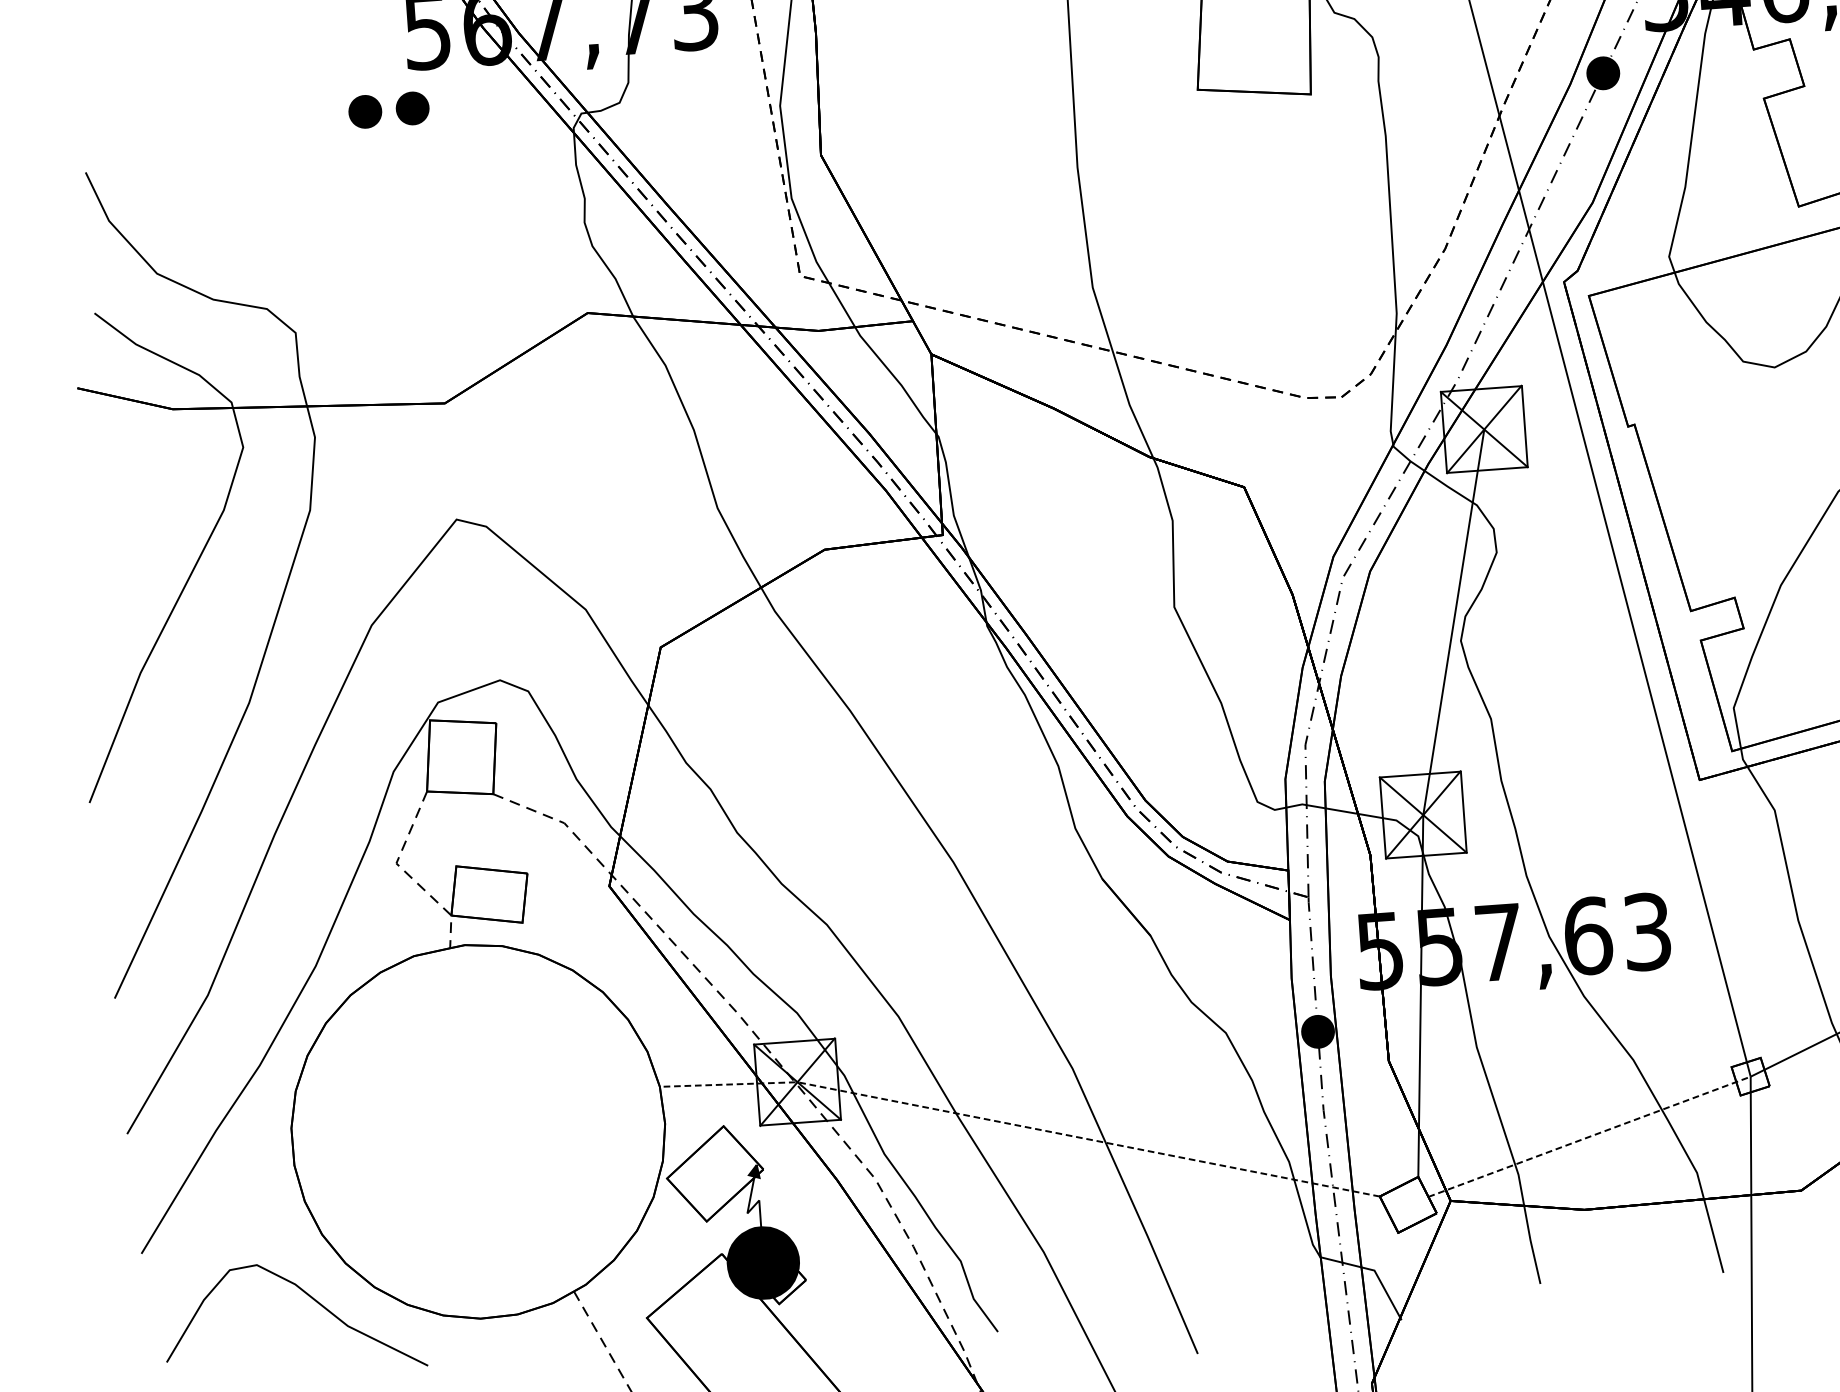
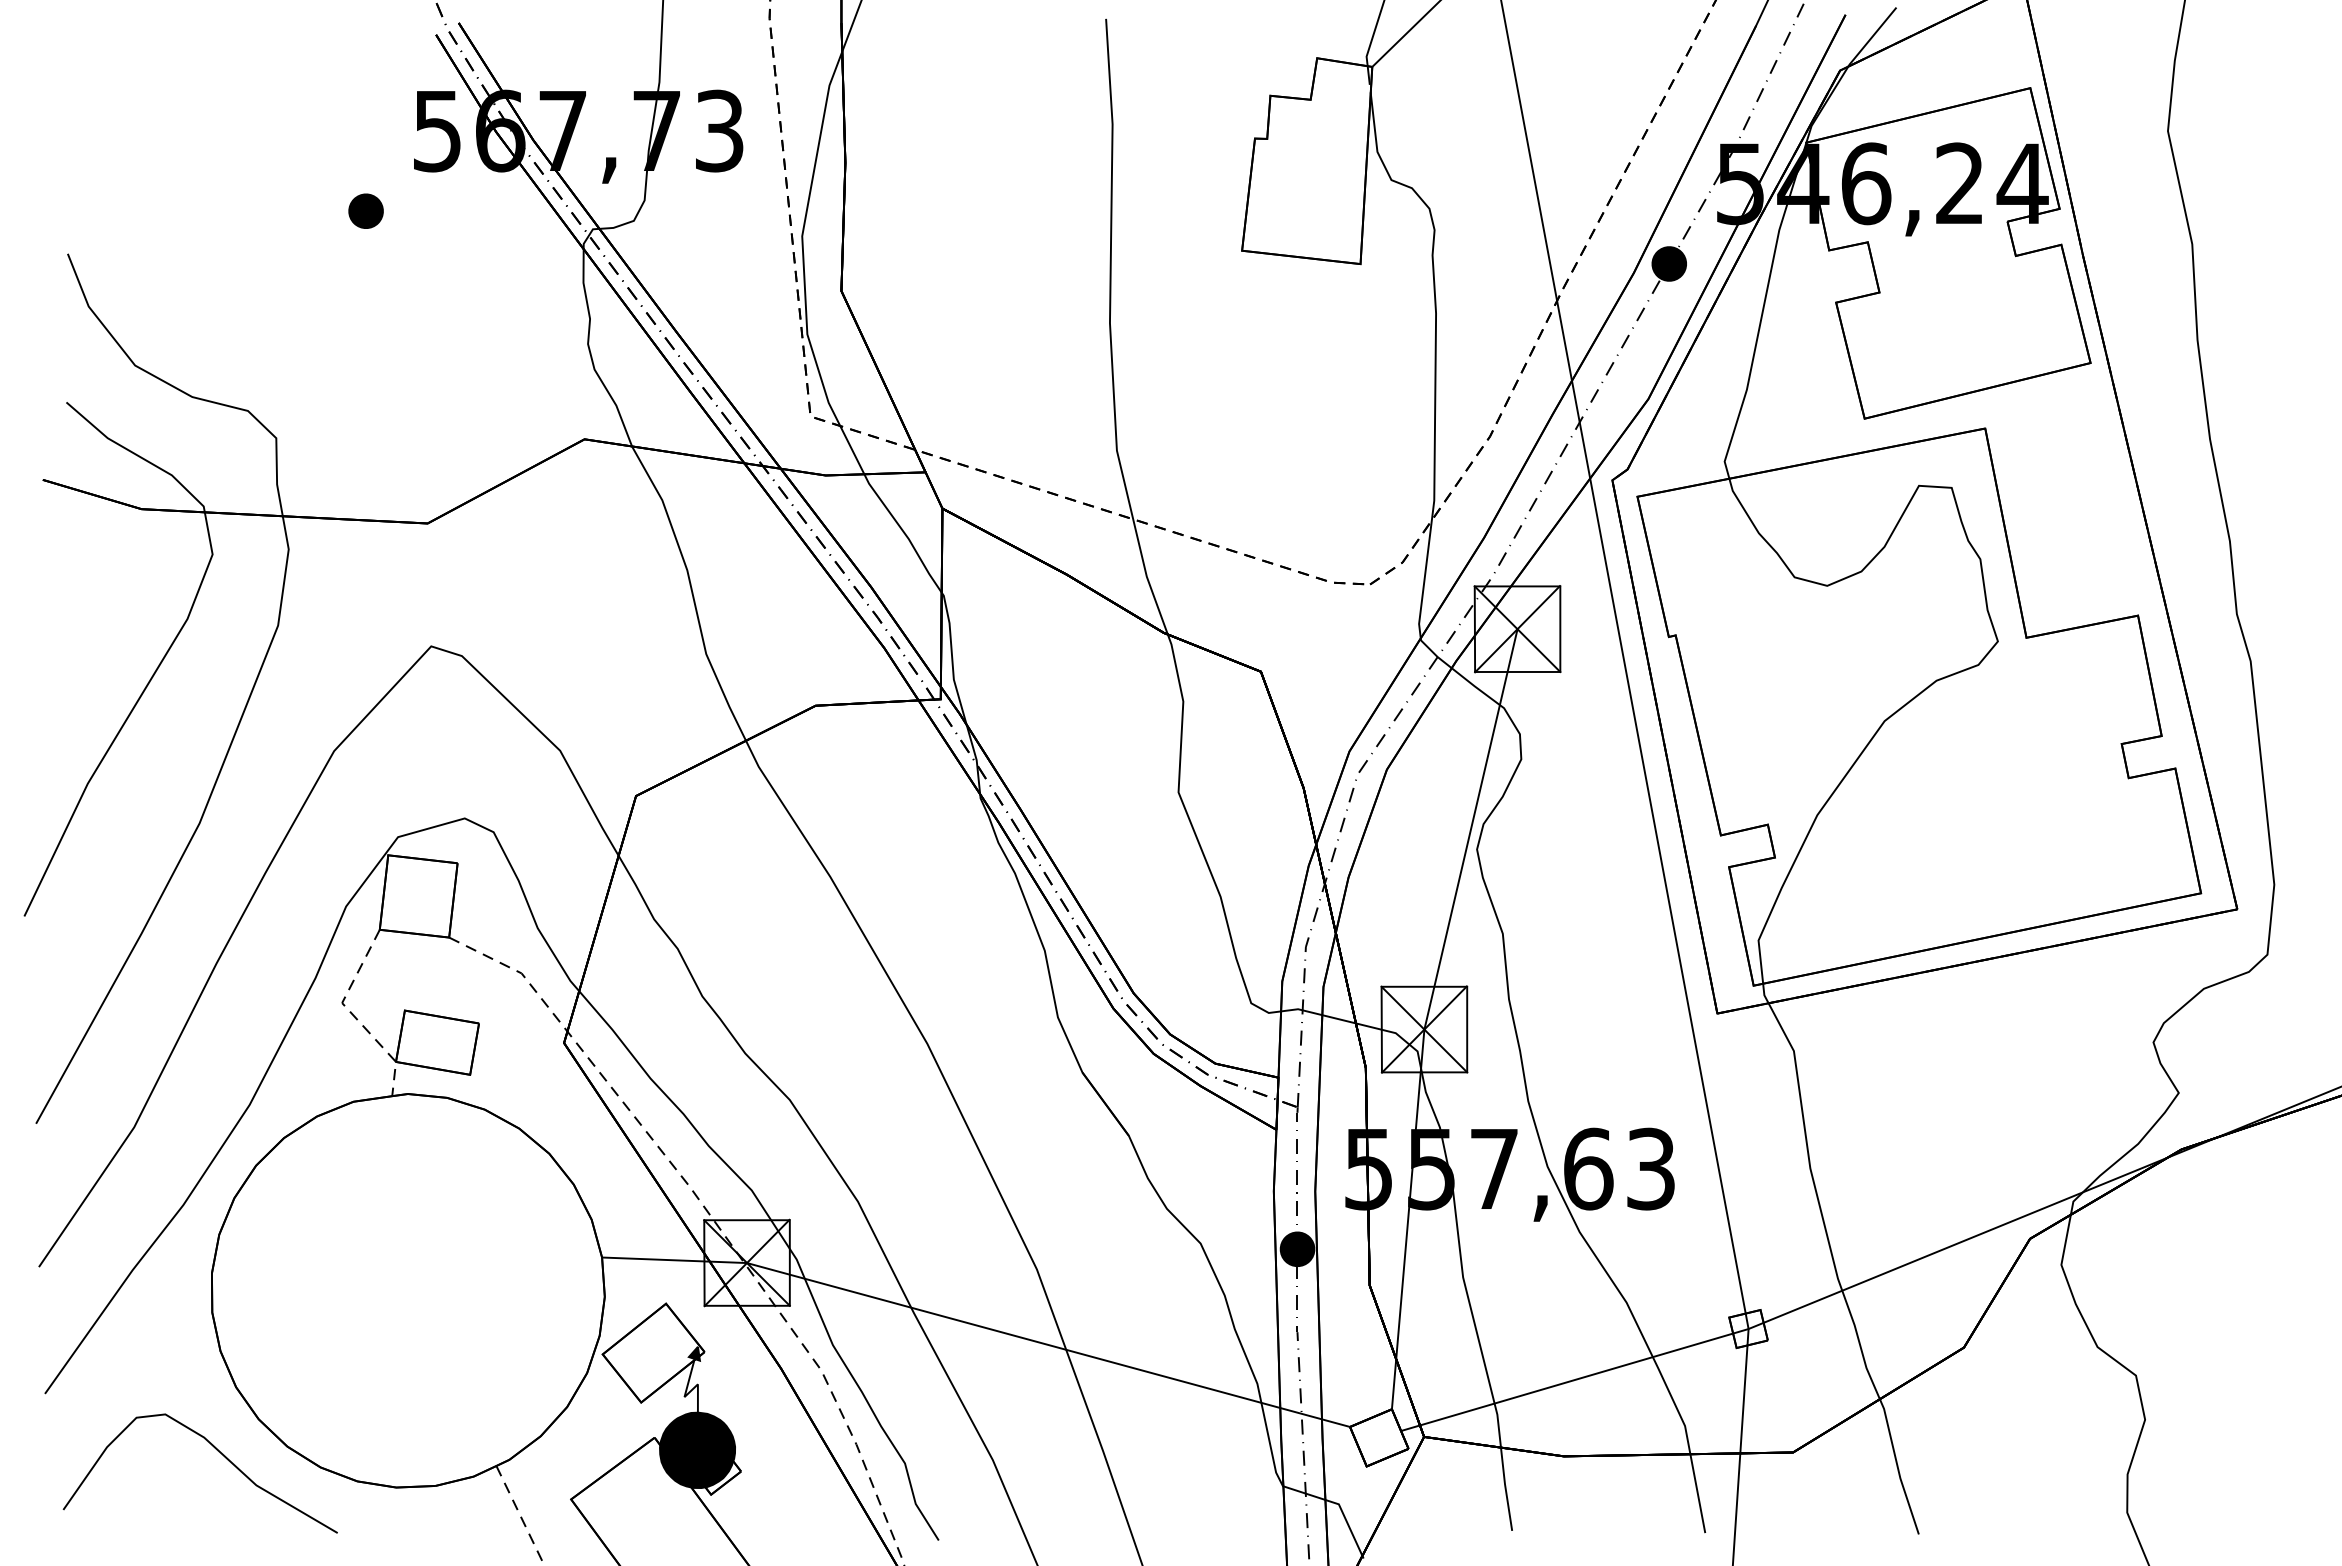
part: (412, 107) -> (415, 210), removed
line: (1020, 1125) -> (977, 1325), dashed -> solid
line: (1590, 1136) -> (1575, 1379), dashed -> solid

